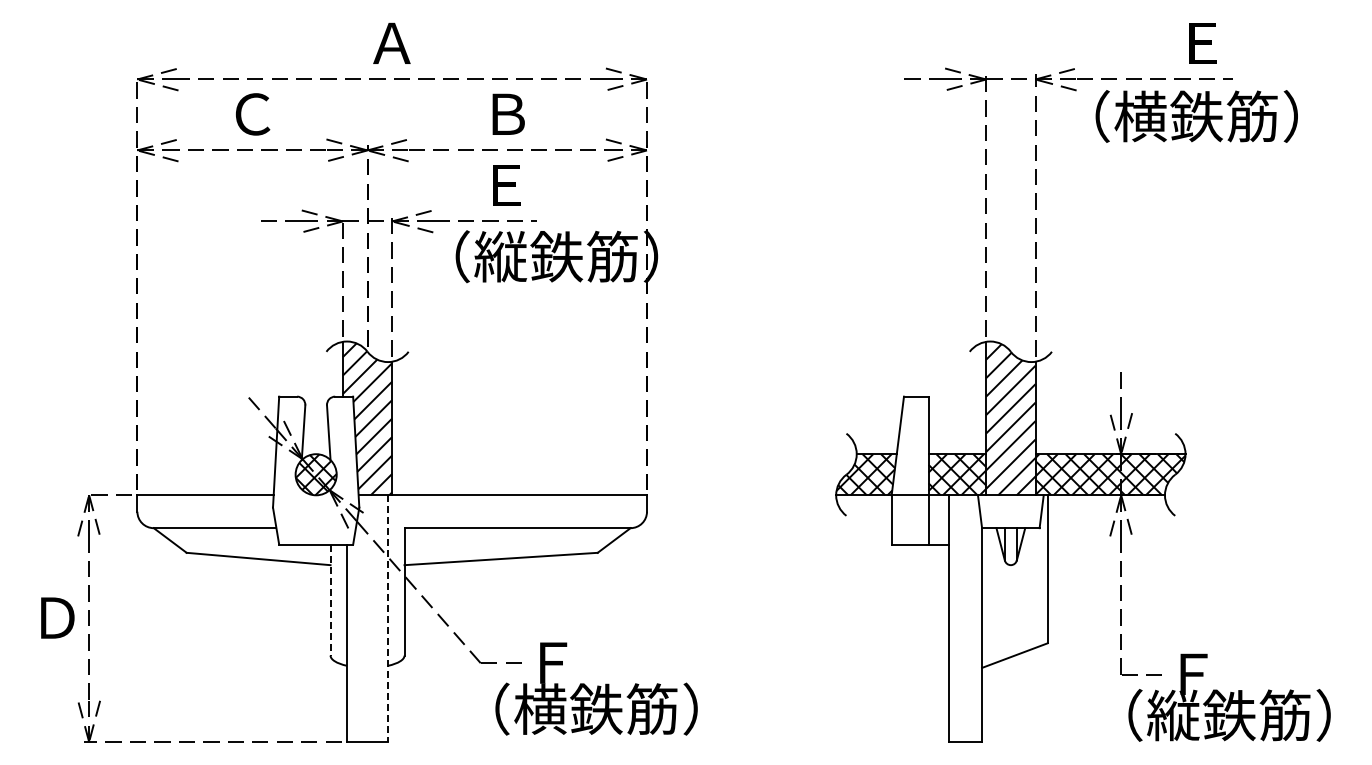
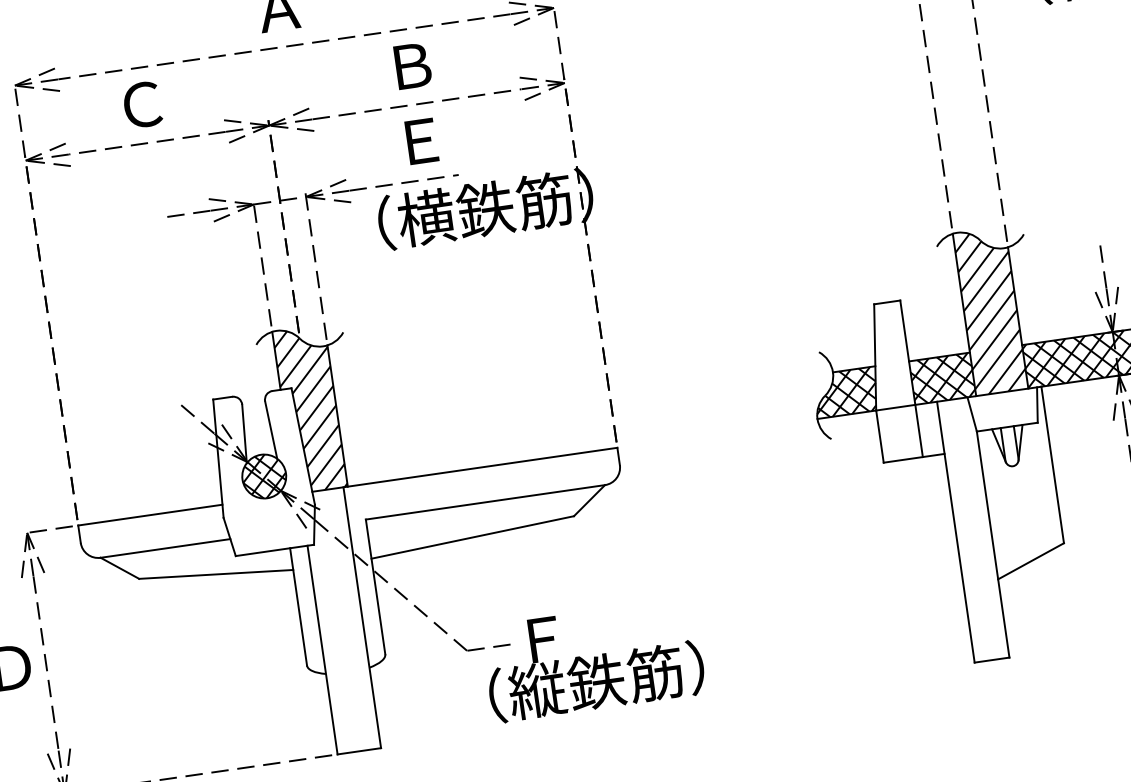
text: (500, 256) -> (425, 217), （縦鉄筋） -> （横鉄筋）
line: (330, 600) -> (298, 607), dashed -> solid
line: (388, 619) -> (362, 618), dashed -> solid
text: (539, 708) -> (536, 689), （横鉄筋） -> （縦鉄筋）

